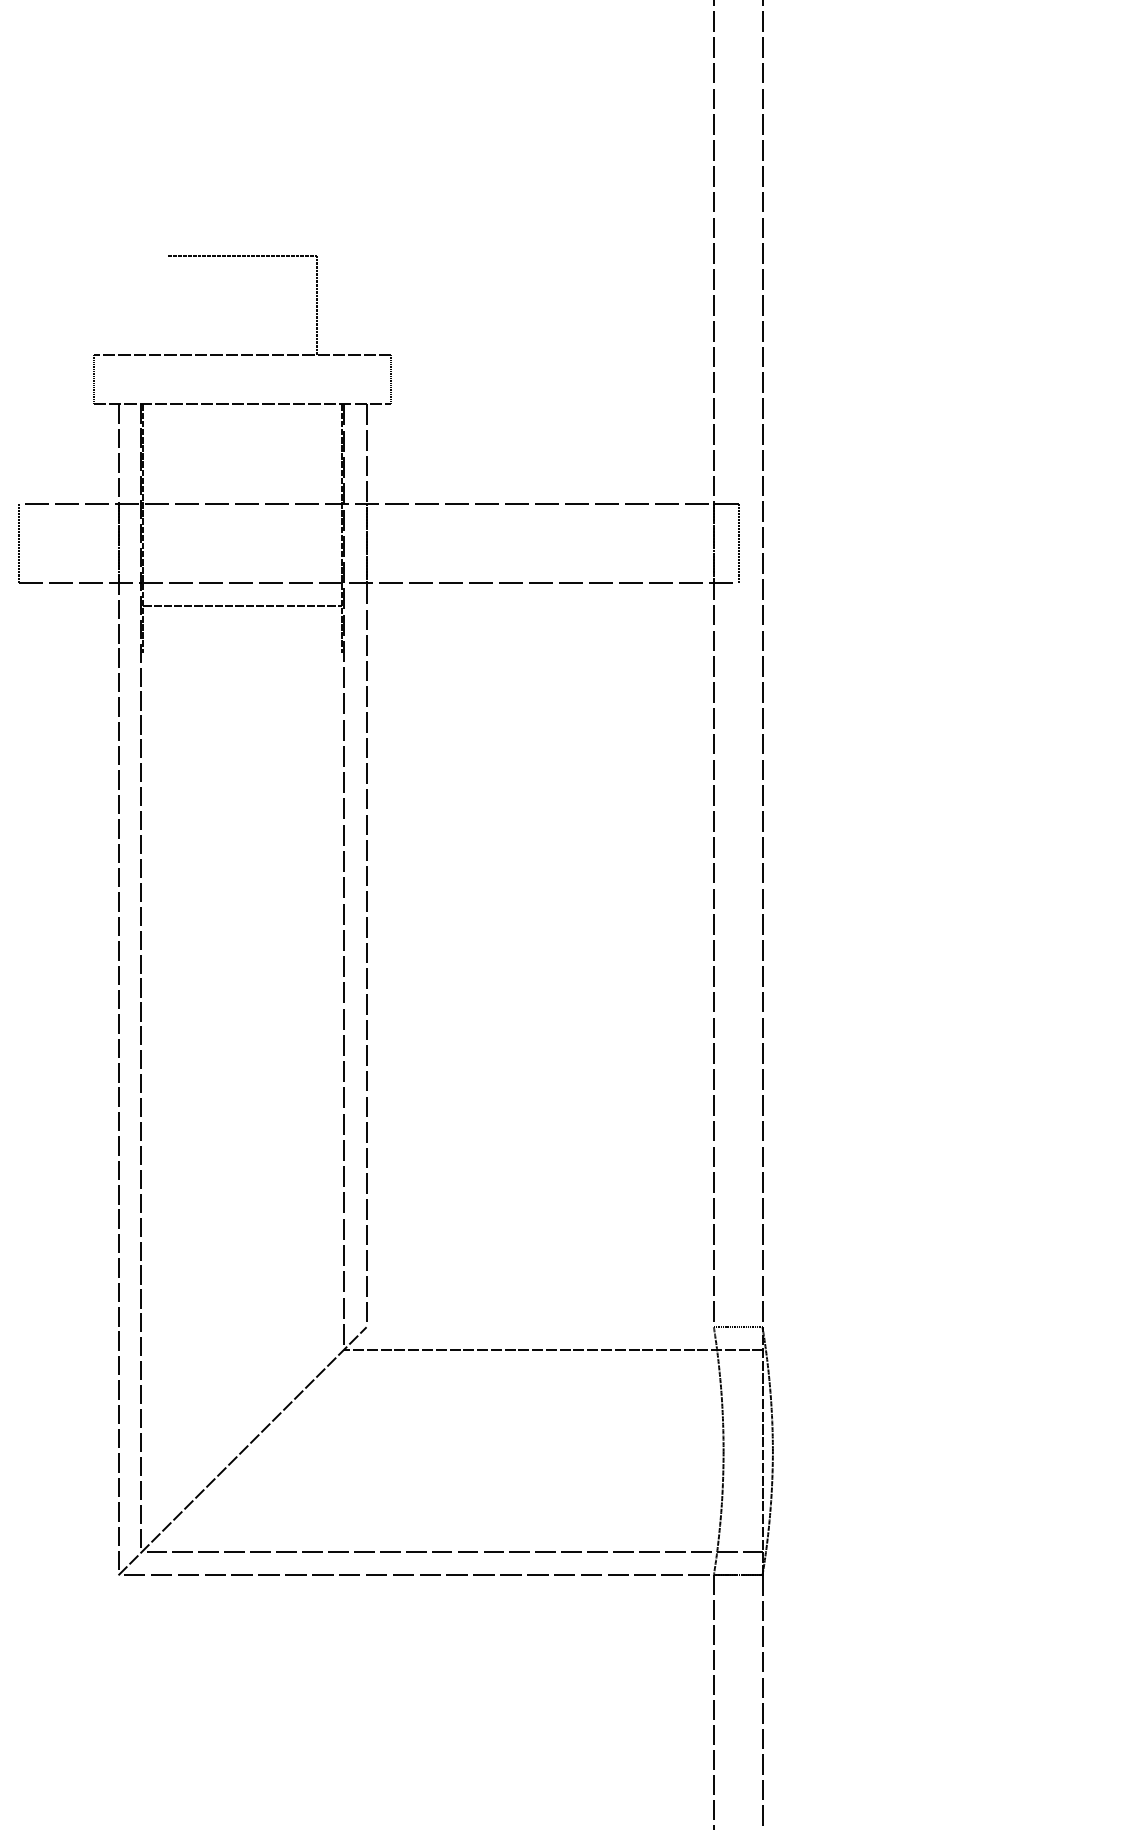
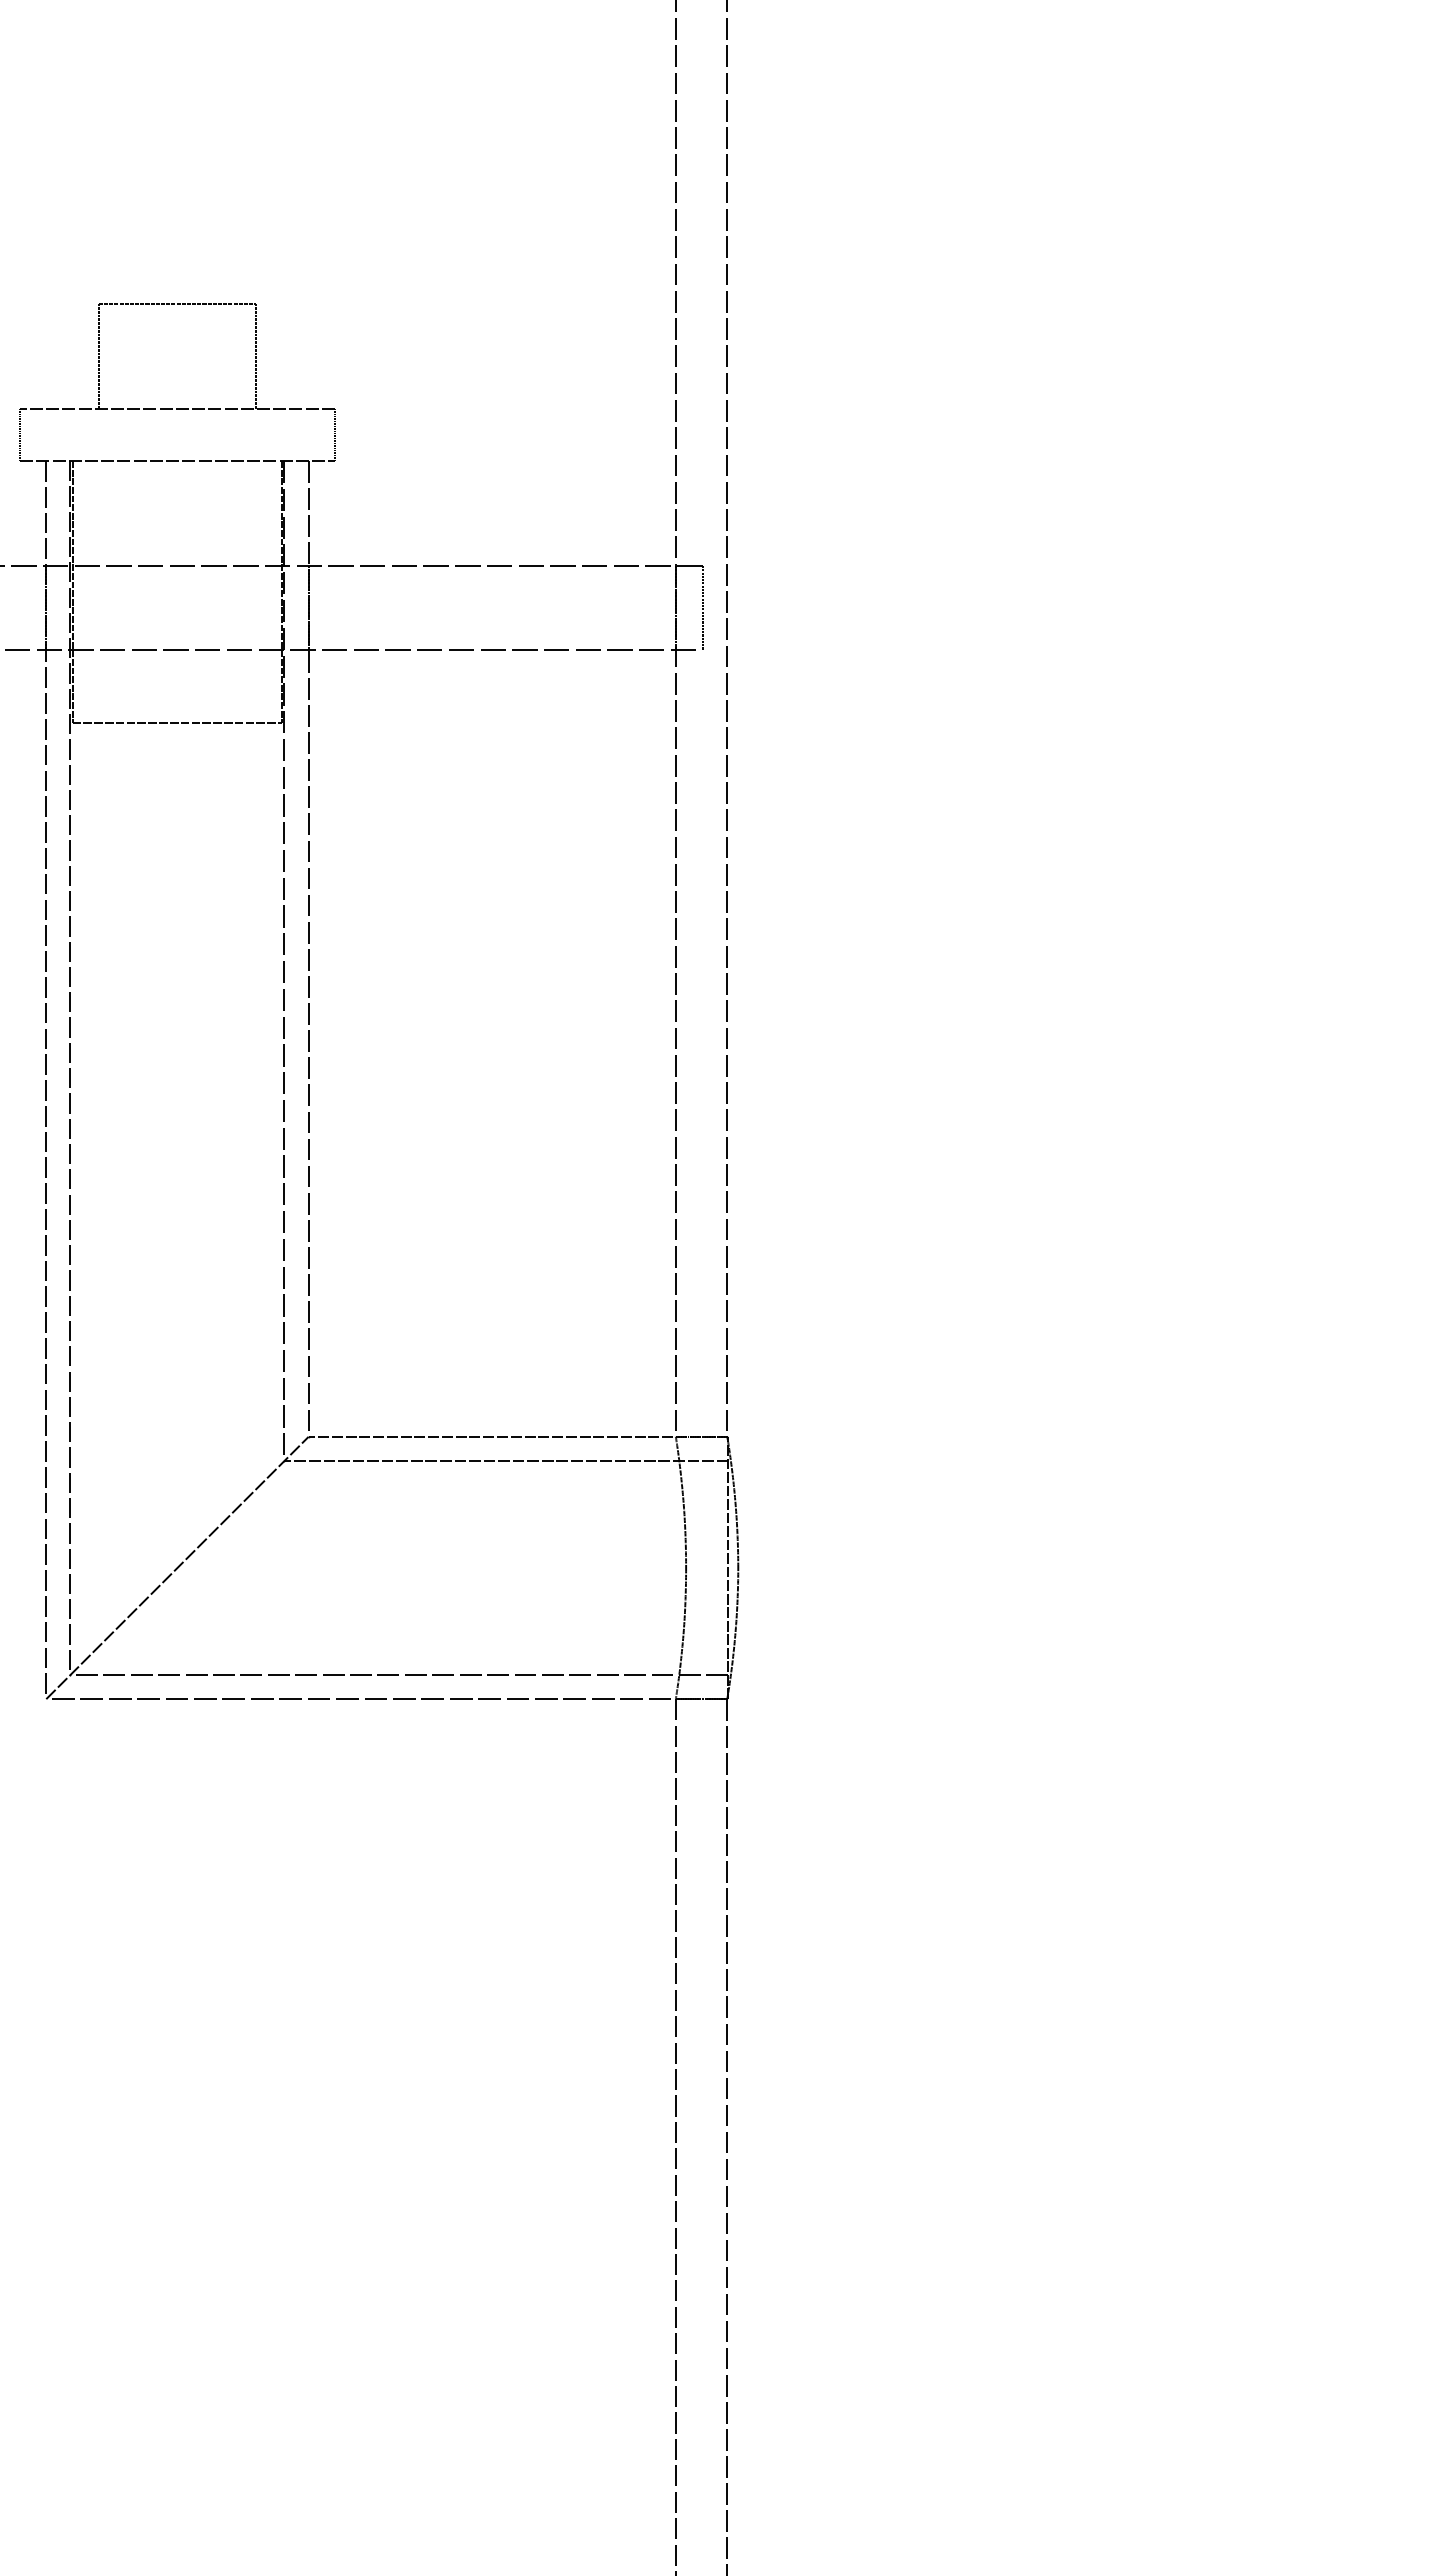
line: (167, 304) -> (98, 355), added
line: (242, 606) -> (177, 723), moved
line: (565, 1326) -> (518, 1436), added

